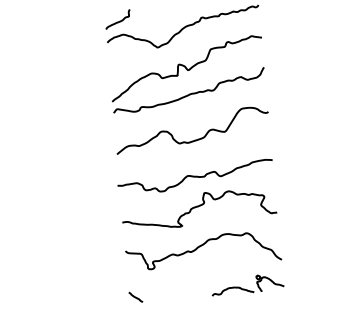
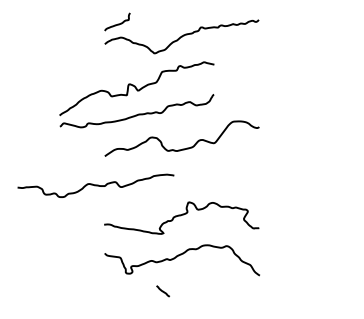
part: (186, 74) -> (136, 94), moved
curve: (194, 176) -> (95, 185), moved
part: (247, 284) -> (223, 297), removed
line: (135, 297) -> (162, 291), moved

